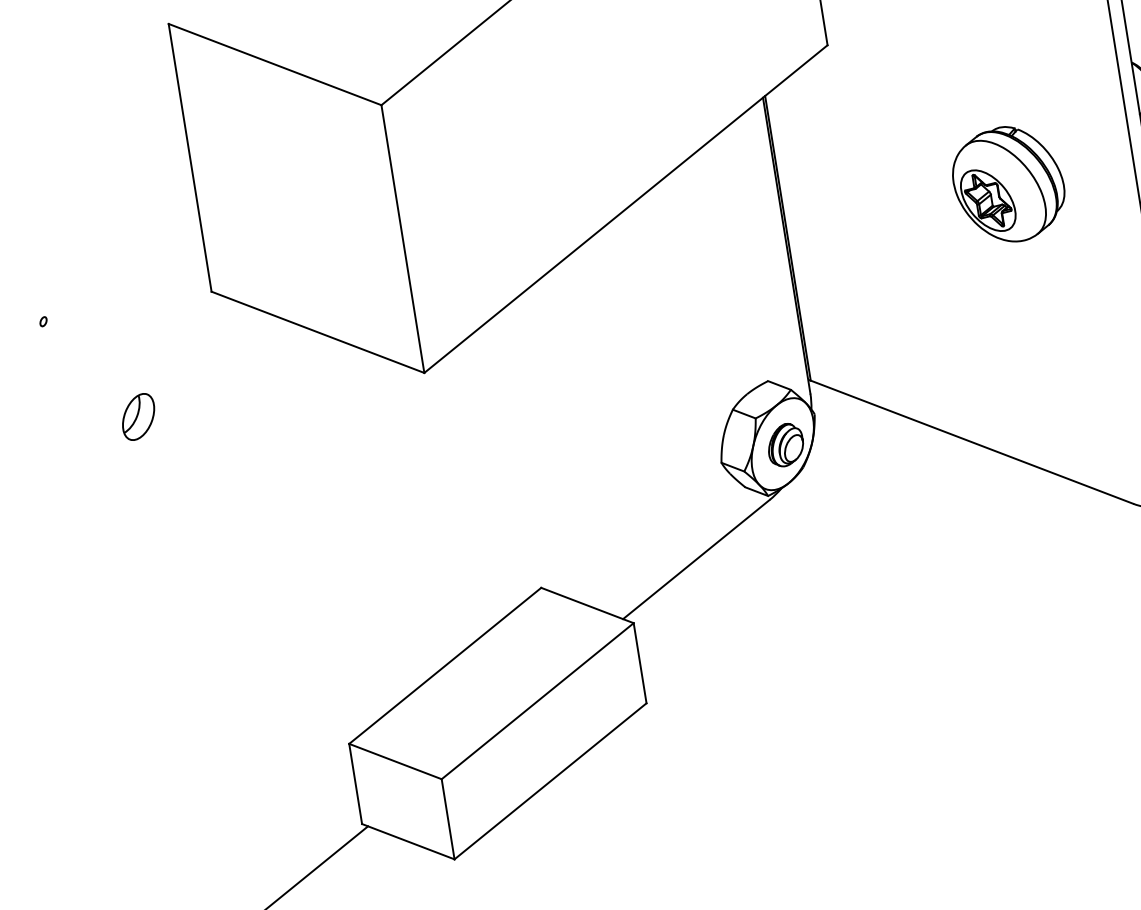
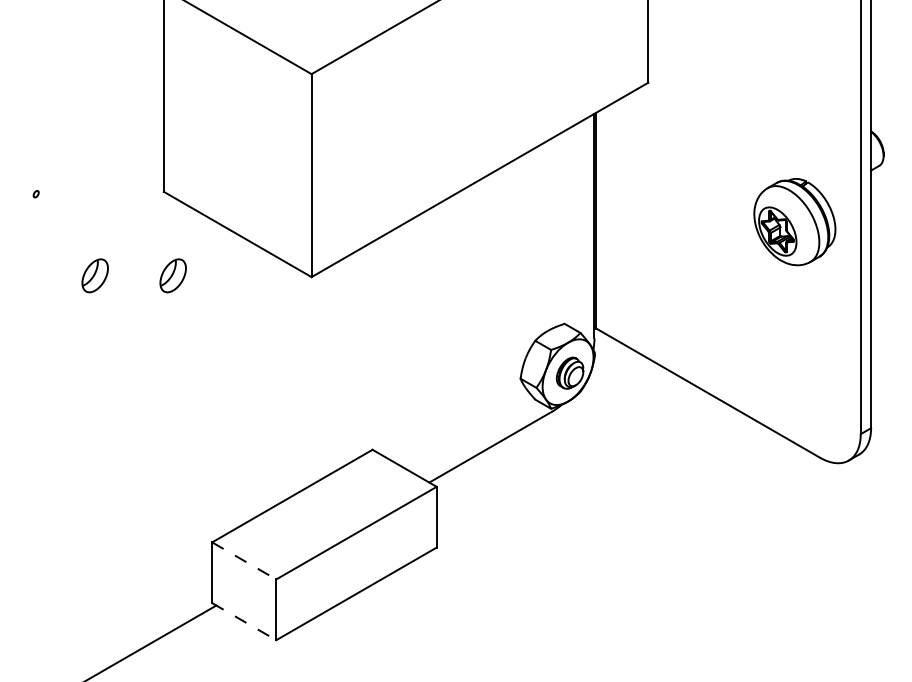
part: (1008, 185) -> (794, 222), moved
part: (240, 400) -> (172, 275), added
line: (395, 762) -> (244, 561), solid -> dashed
line: (408, 841) -> (244, 621), solid -> dashed

